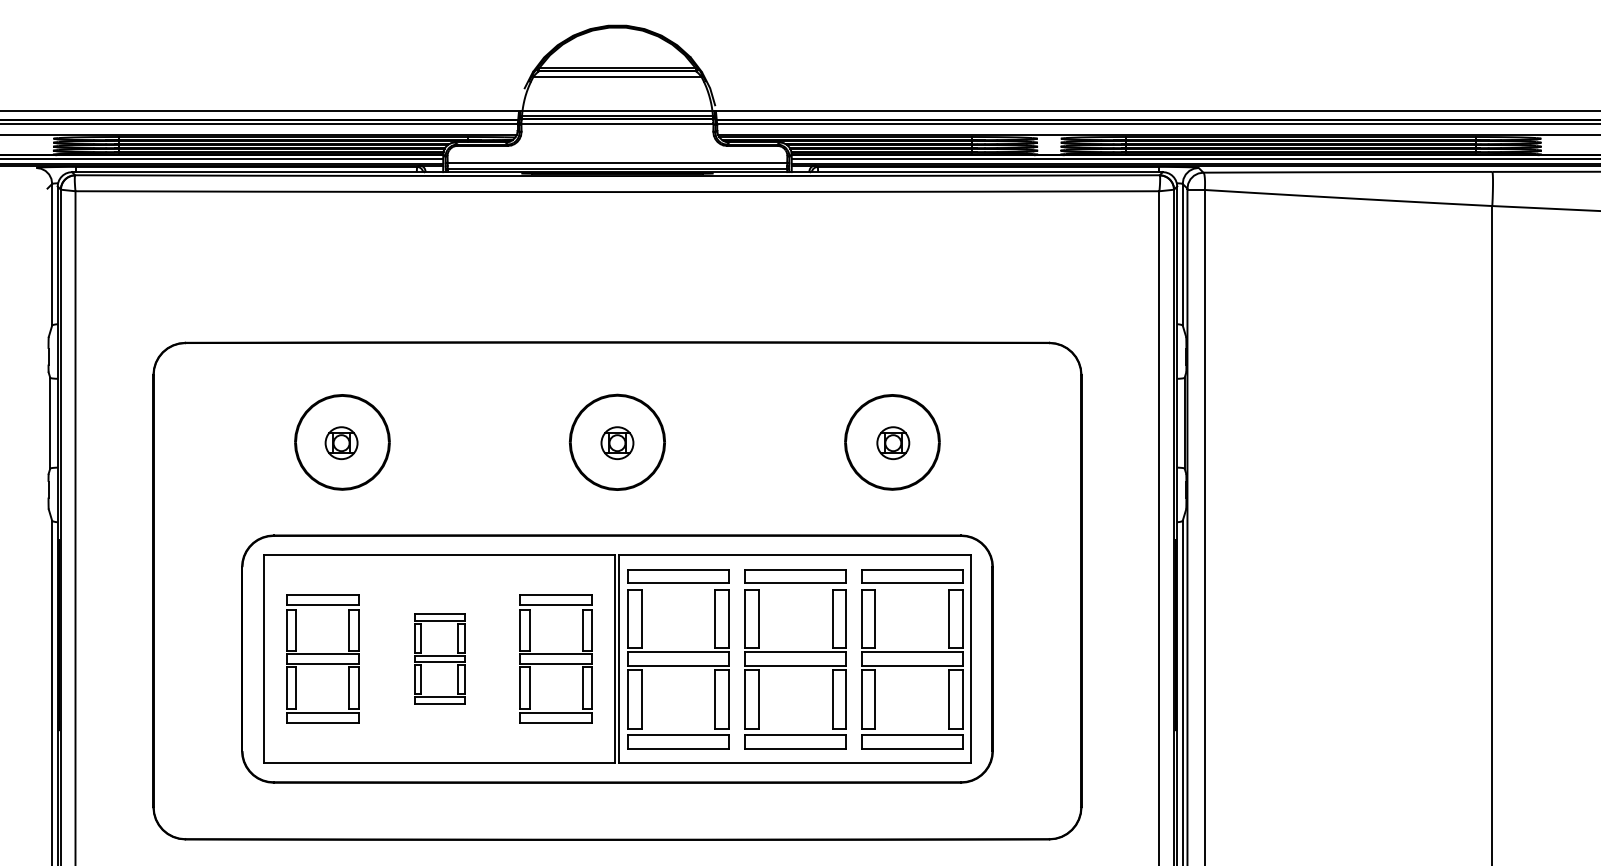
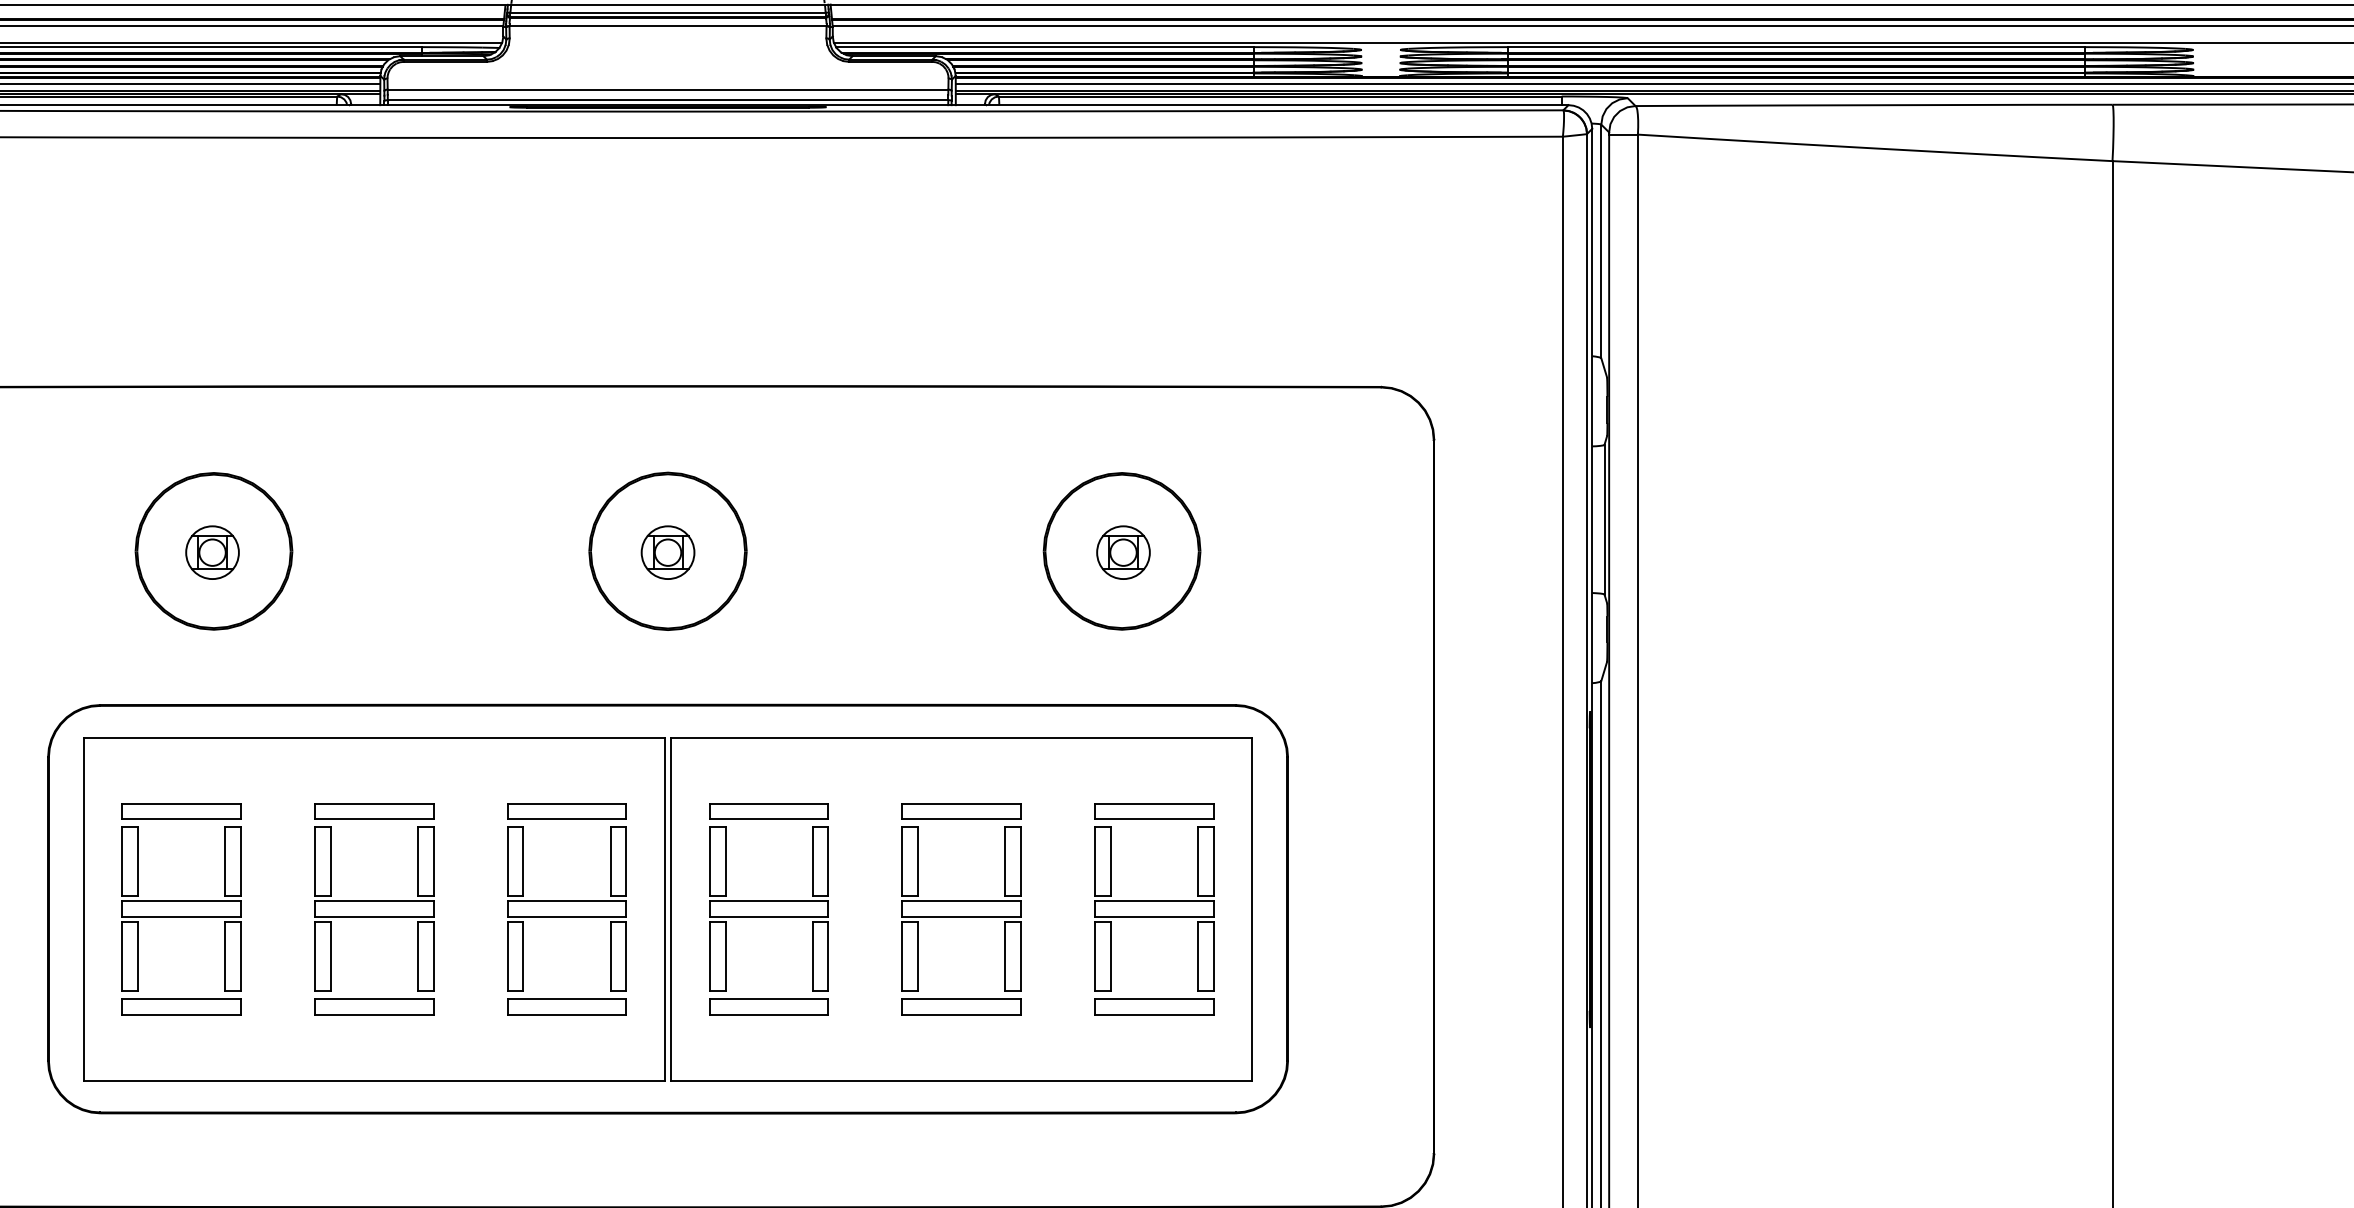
part: (439, 658) -> (374, 908), size x1.43
part: (678, 658) -> (768, 908), size x0.71
part: (794, 658) -> (960, 908), size x0.71
part: (911, 658) -> (1153, 908), size x0.71

